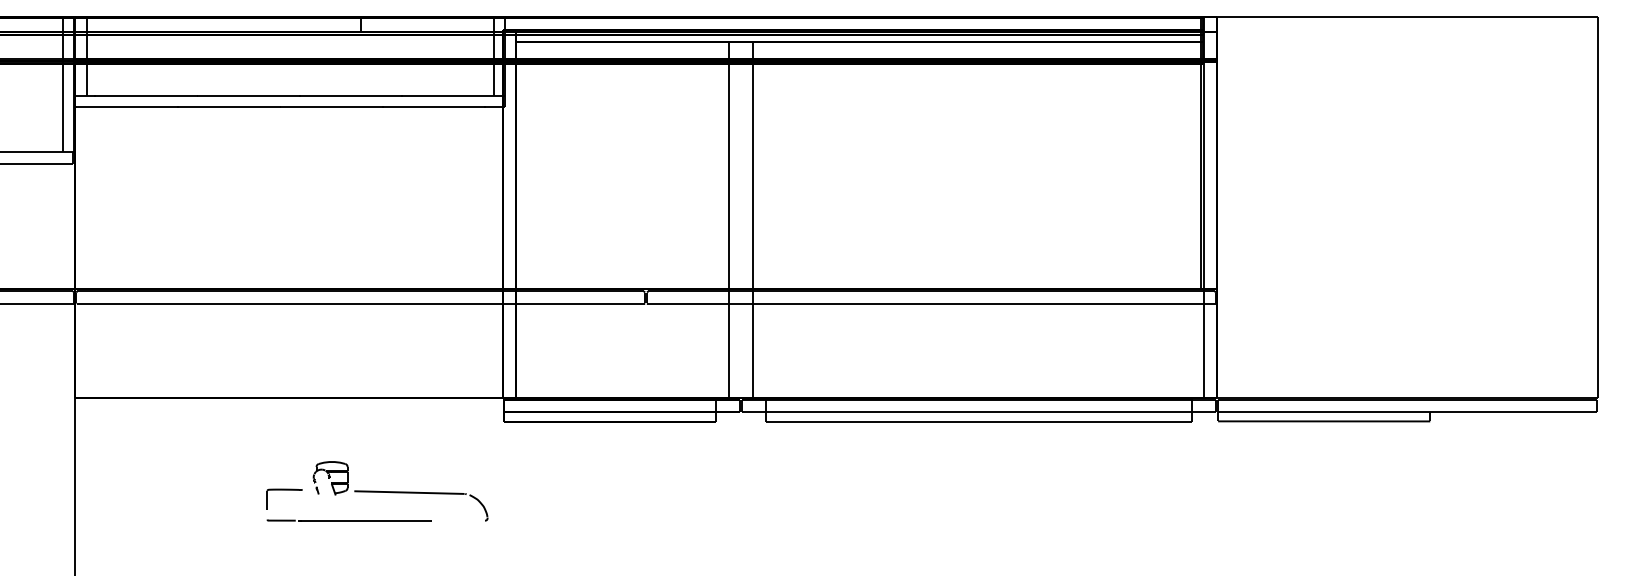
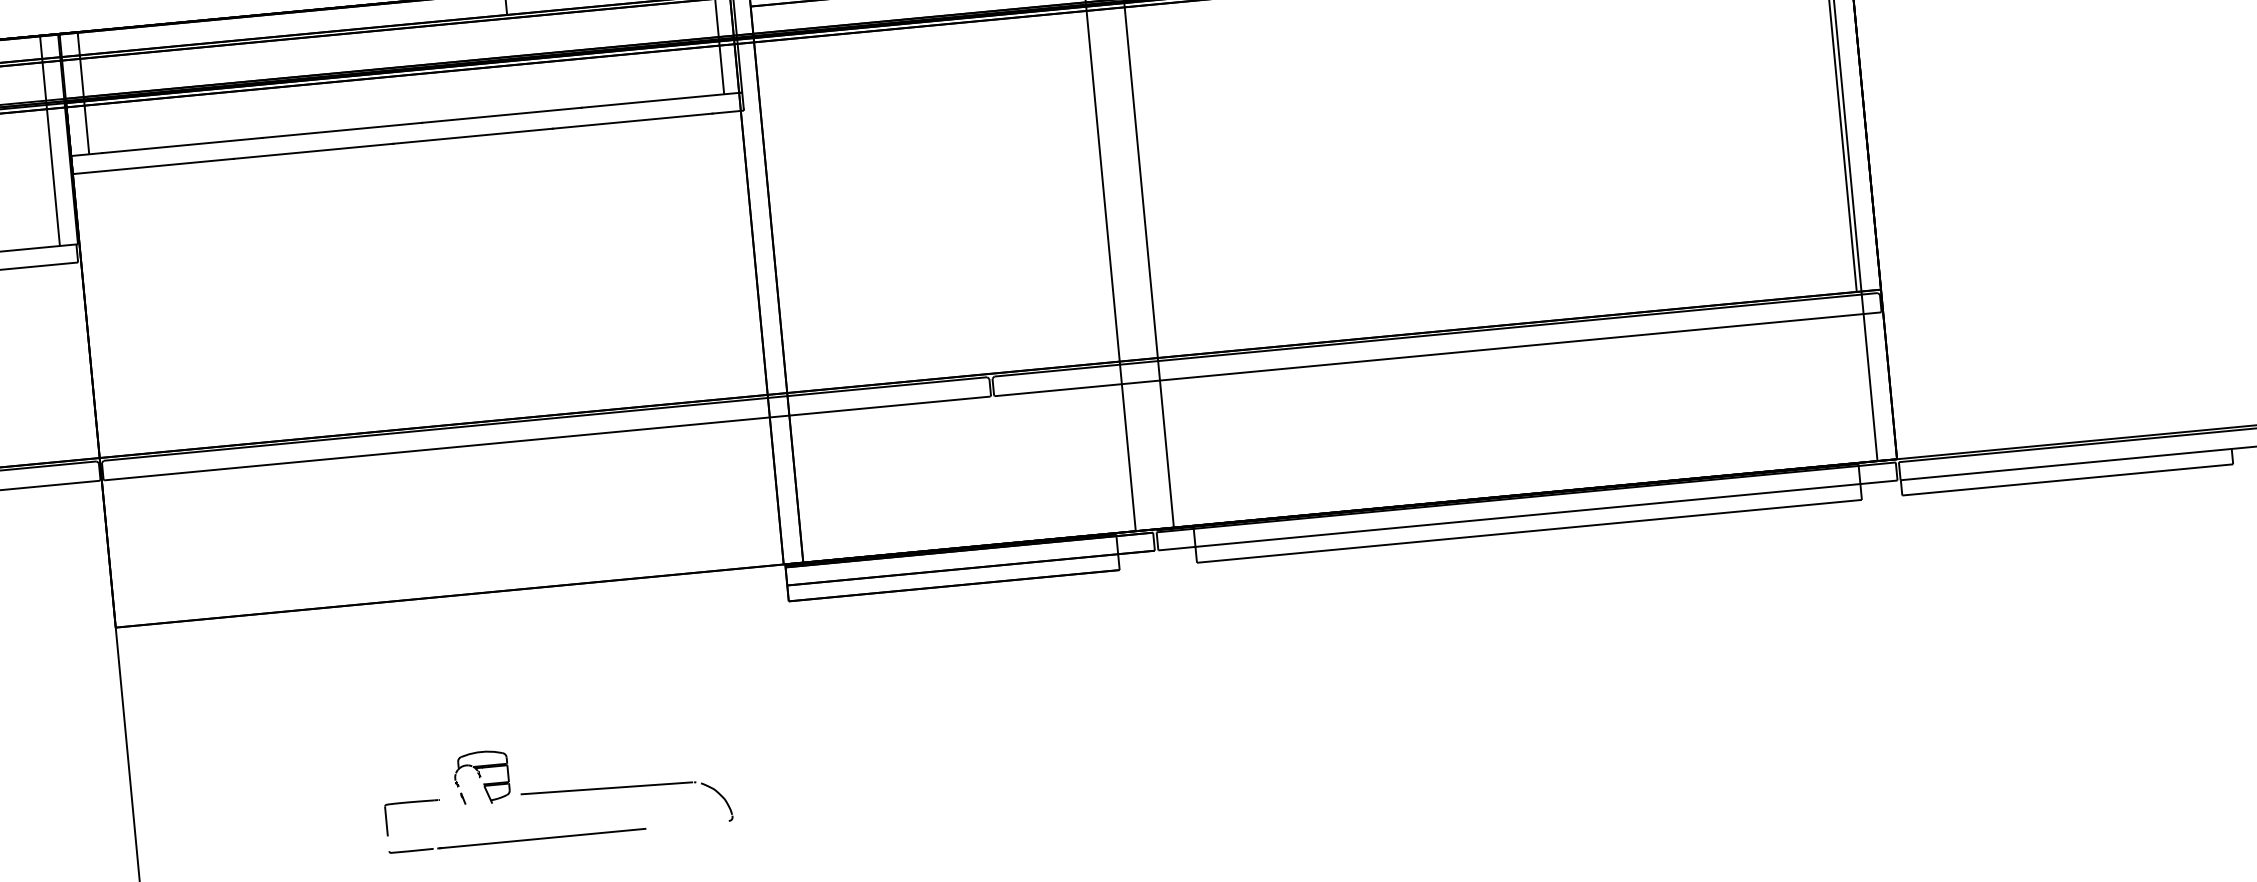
part: (377, 491) -> (556, 791), moved

